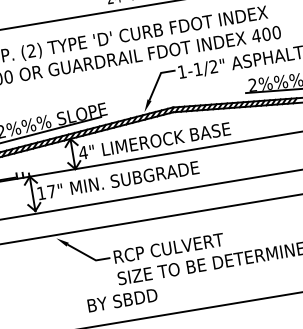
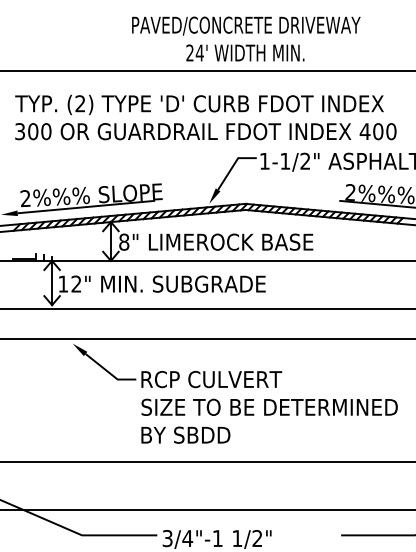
text: (82, 152) -> (123, 241), 4" -> 8"
text: (51, 191) -> (76, 283), 17" -> 12"
text: (122, 299) -> (185, 434), moved

